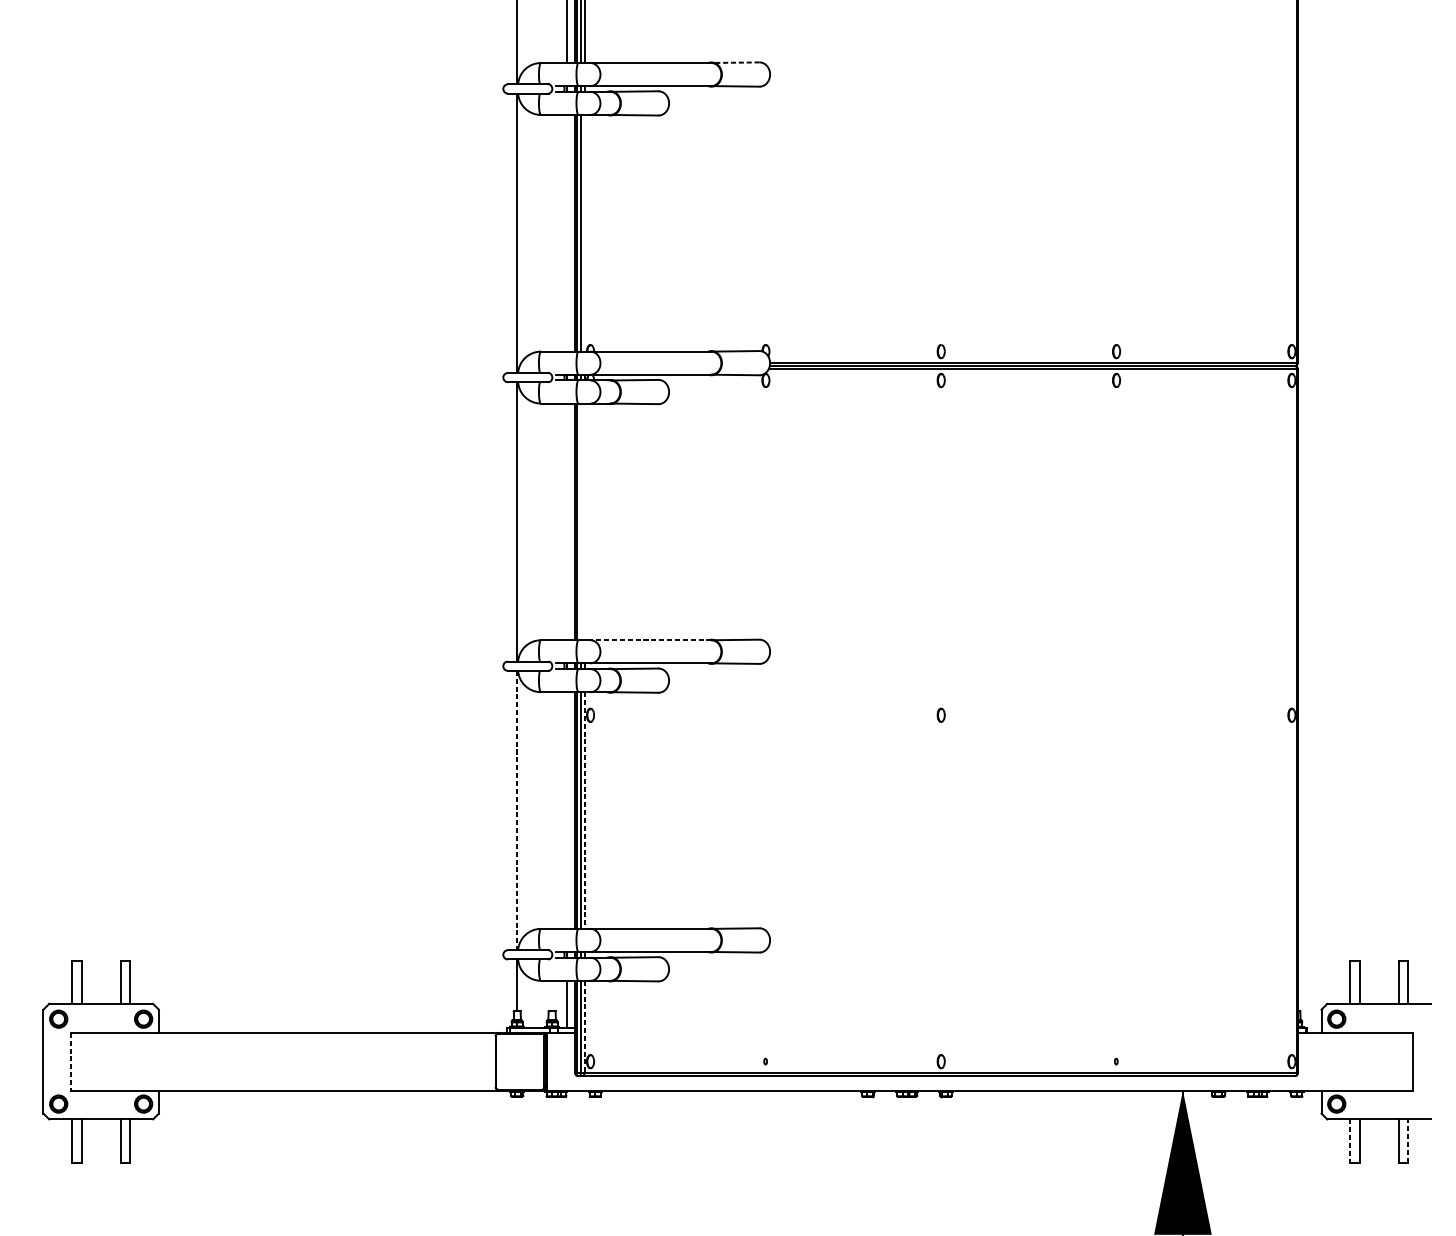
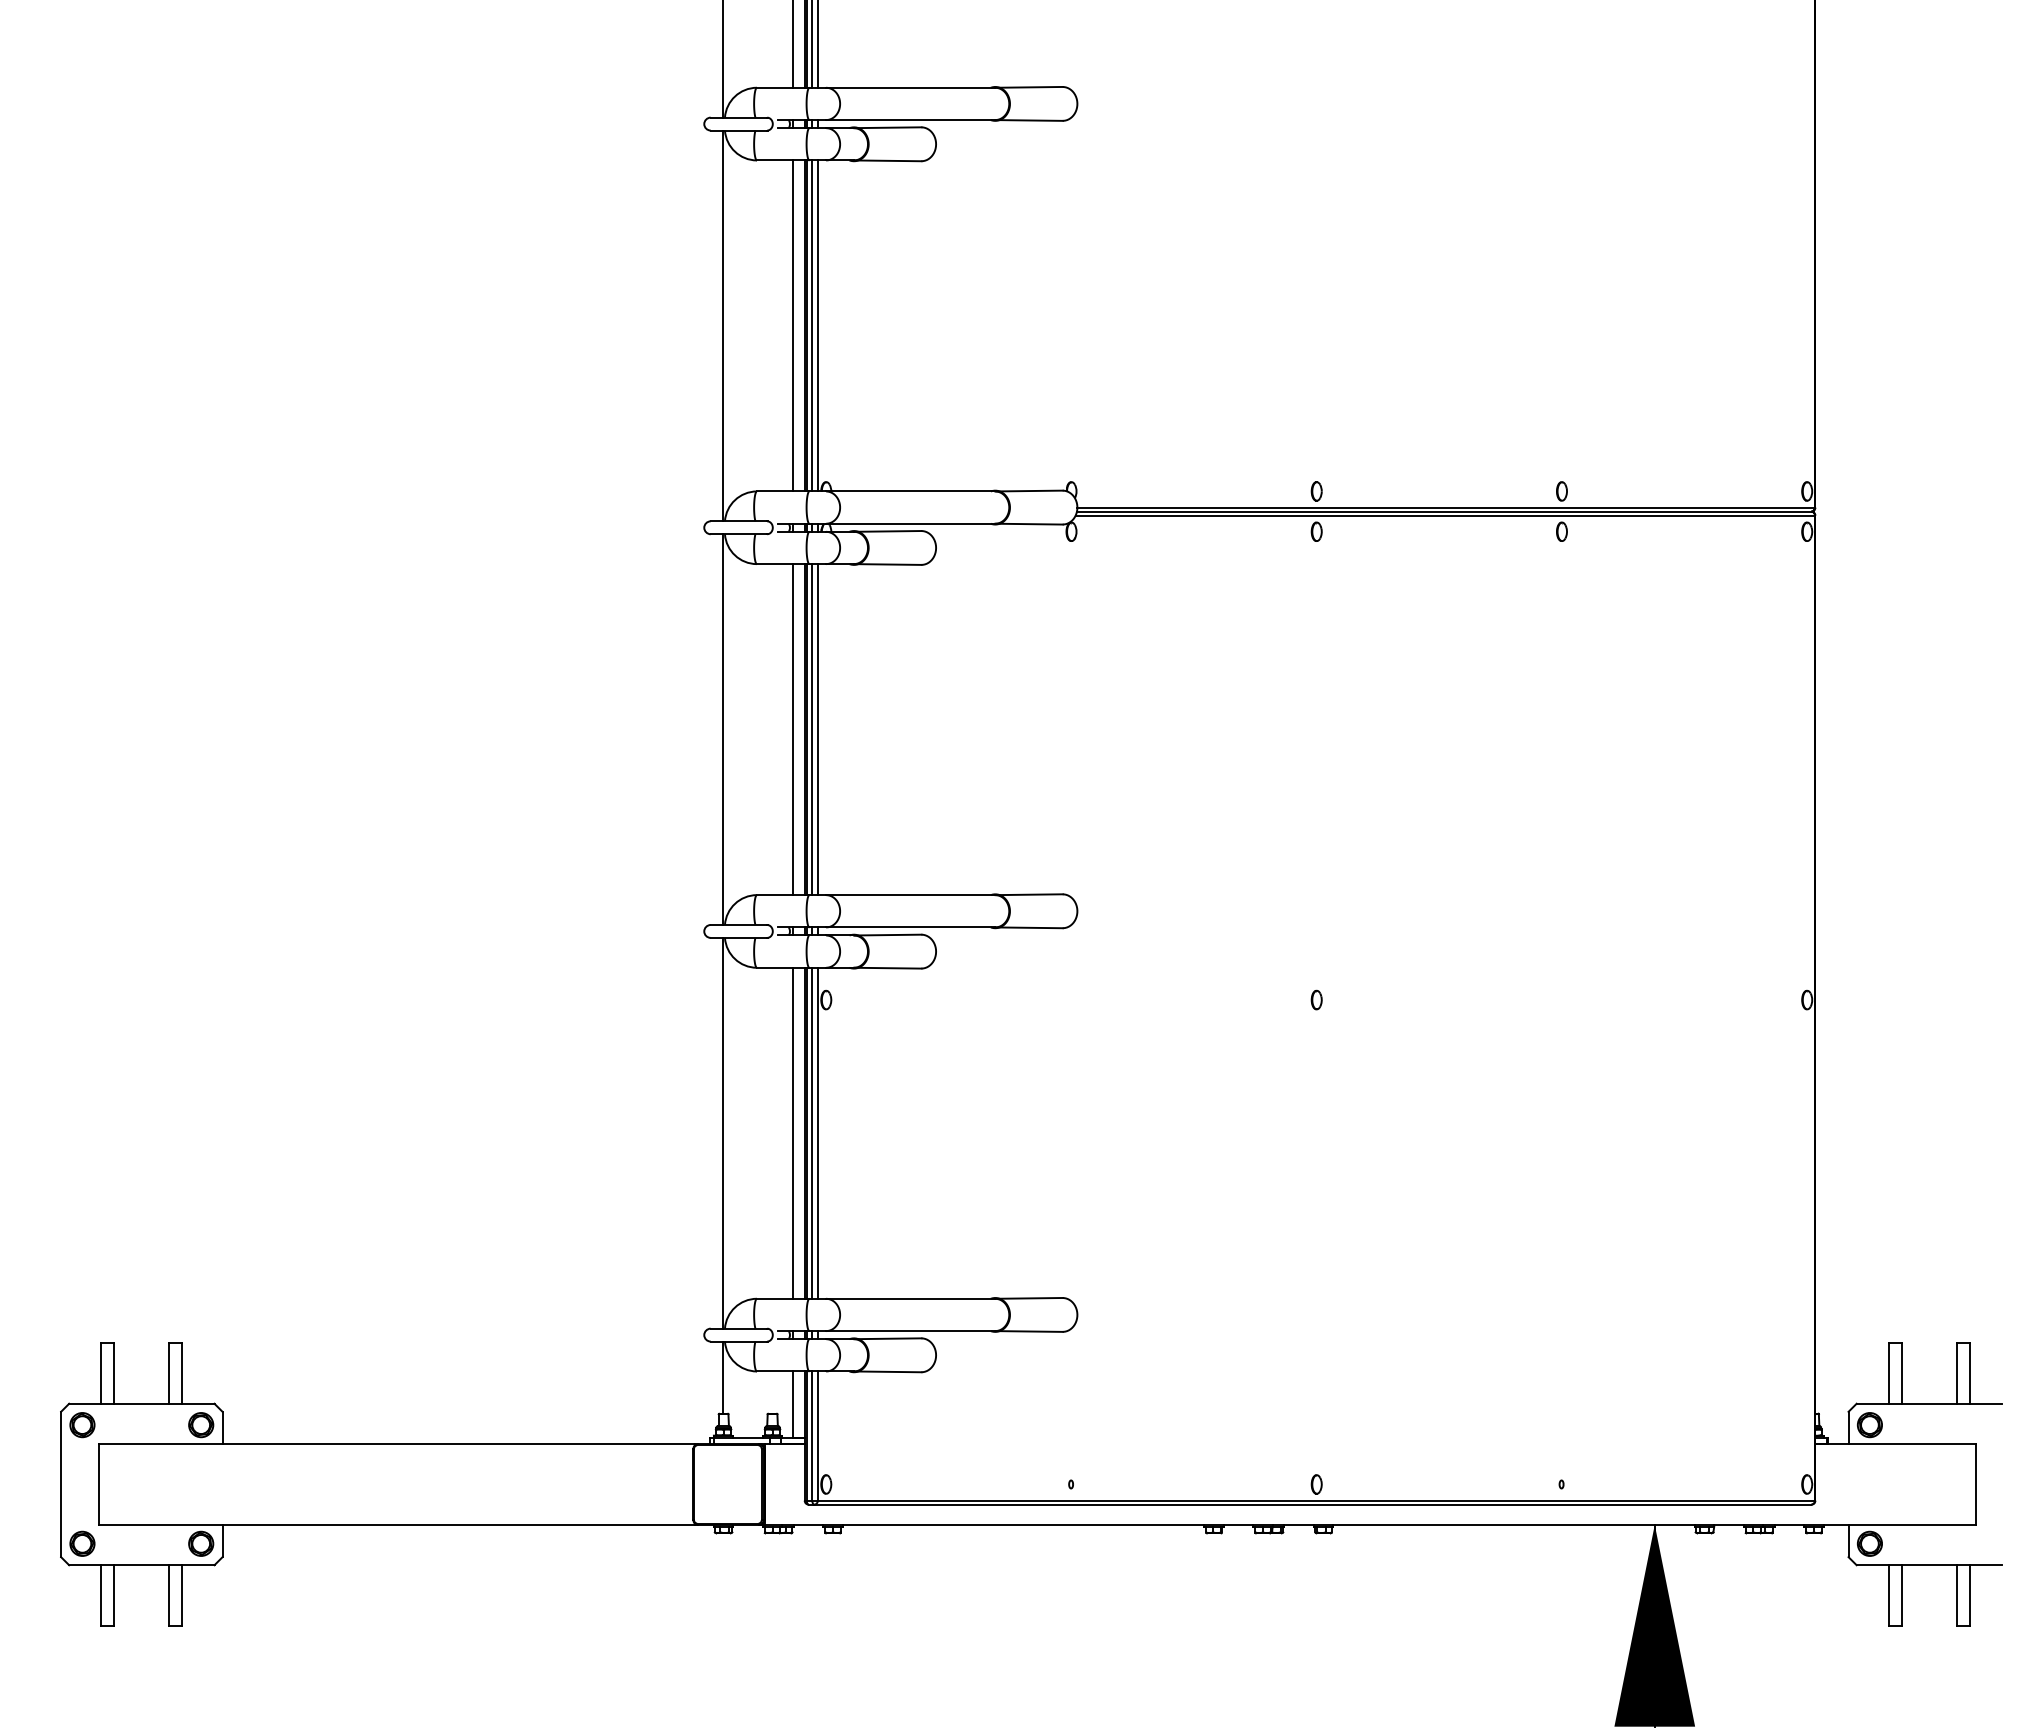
line: (735, 62) -> (1029, 87), dashed -> solid
line: (567, 232) -> (793, 325), added
line: (584, 232) -> (817, 325), added
line: (567, 521) -> (793, 729), added
line: (580, 521) -> (812, 729), added
line: (584, 521) -> (817, 729), added
line: (650, 640) -> (910, 895), dashed -> solid
line: (567, 809) -> (793, 1132), added
line: (517, 810) -> (723, 1133), dashed -> solid
line: (584, 810) -> (817, 1133), dashed -> solid
line: (584, 1027) -> (817, 1436), dashed -> solid
line: (70, 1061) -> (99, 1484), dashed -> solid
line: (1350, 1141) -> (1888, 1595), dashed -> solid
line: (1407, 1141) -> (1969, 1595), dashed -> solid

